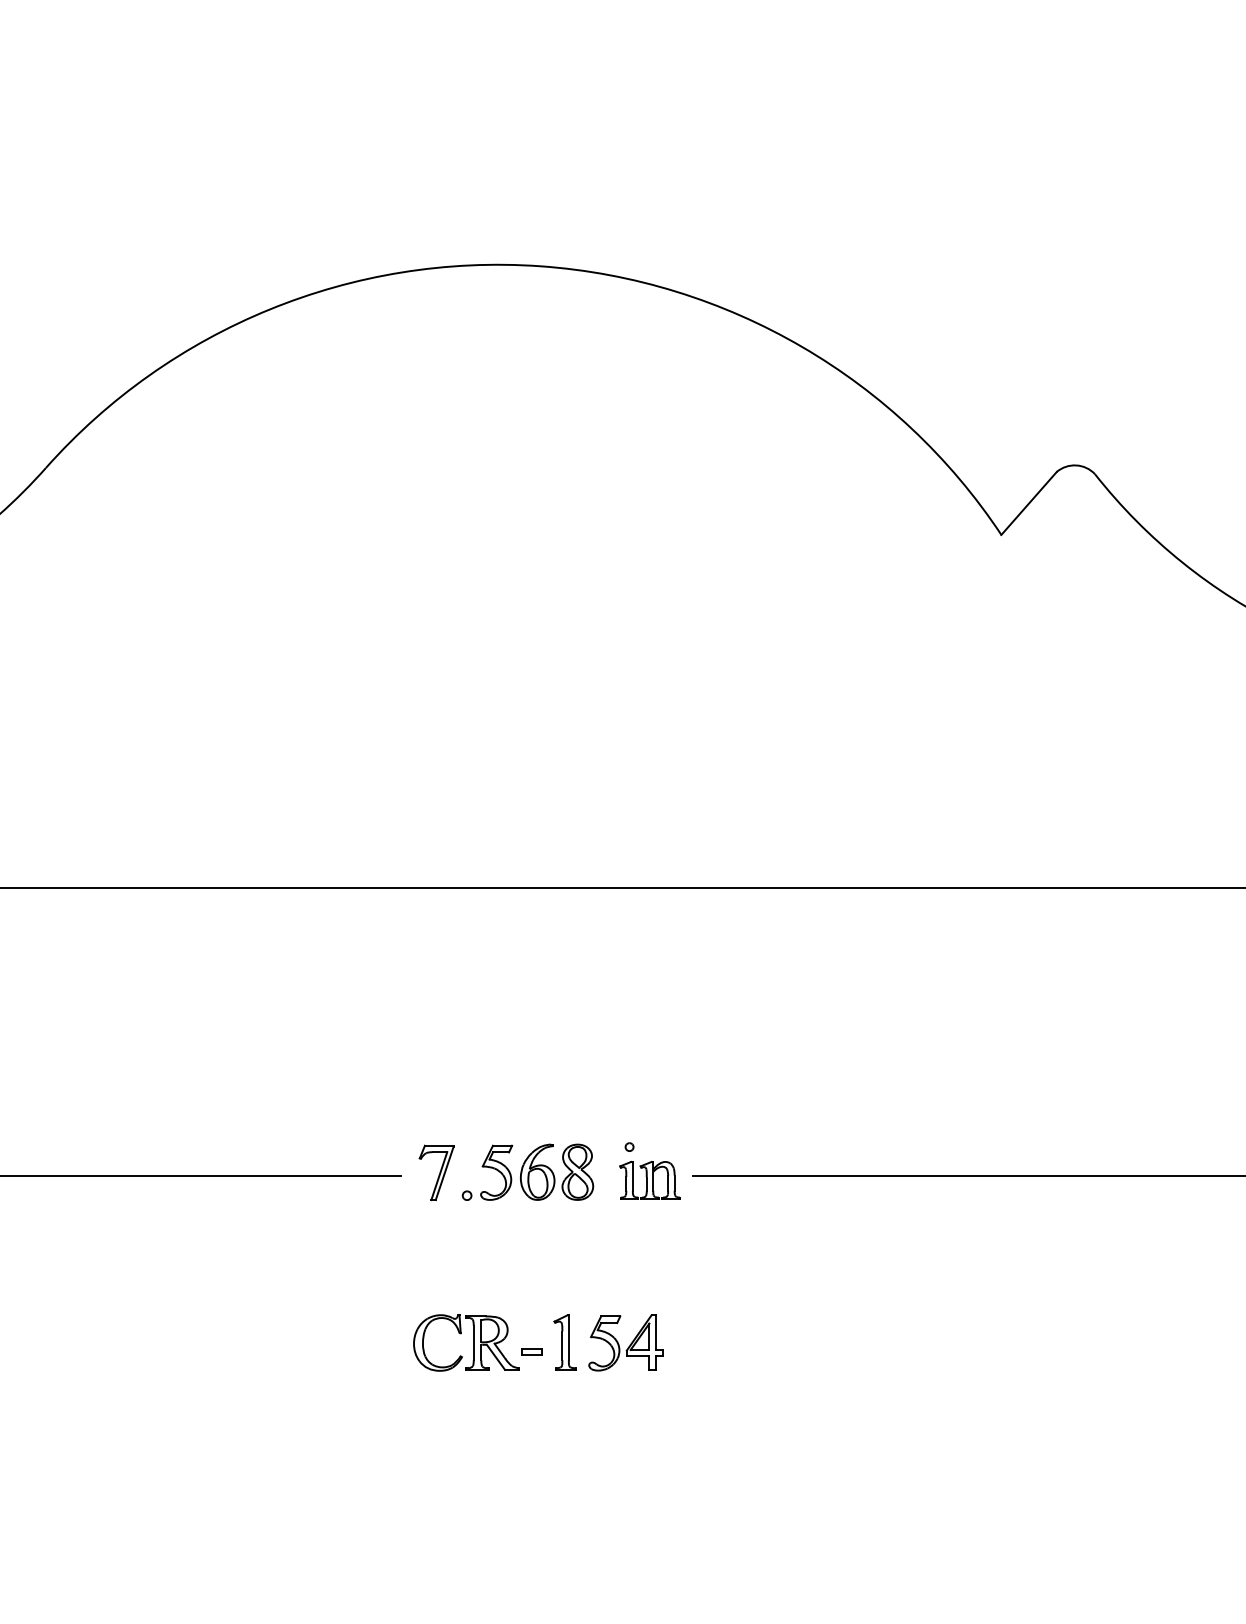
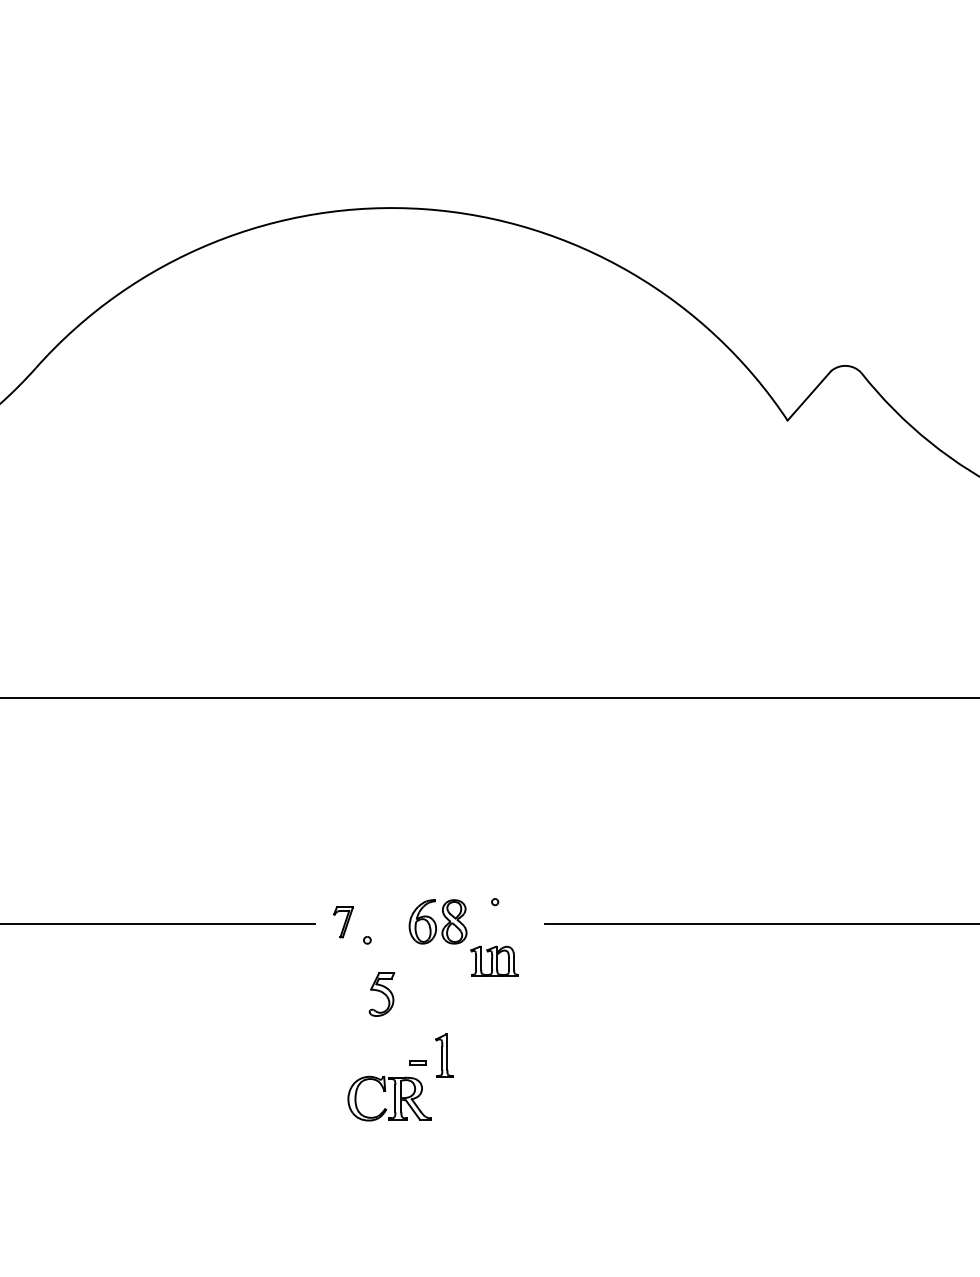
part: (436, 1172) -> (343, 922), size x0.7
part: (496, 1172) -> (381, 994), moved
part: (649, 1179) -> (494, 960), moved
part: (473, 1342) -> (395, 1098), moved
part: (625, 1342) -> (491, 1055), removed

